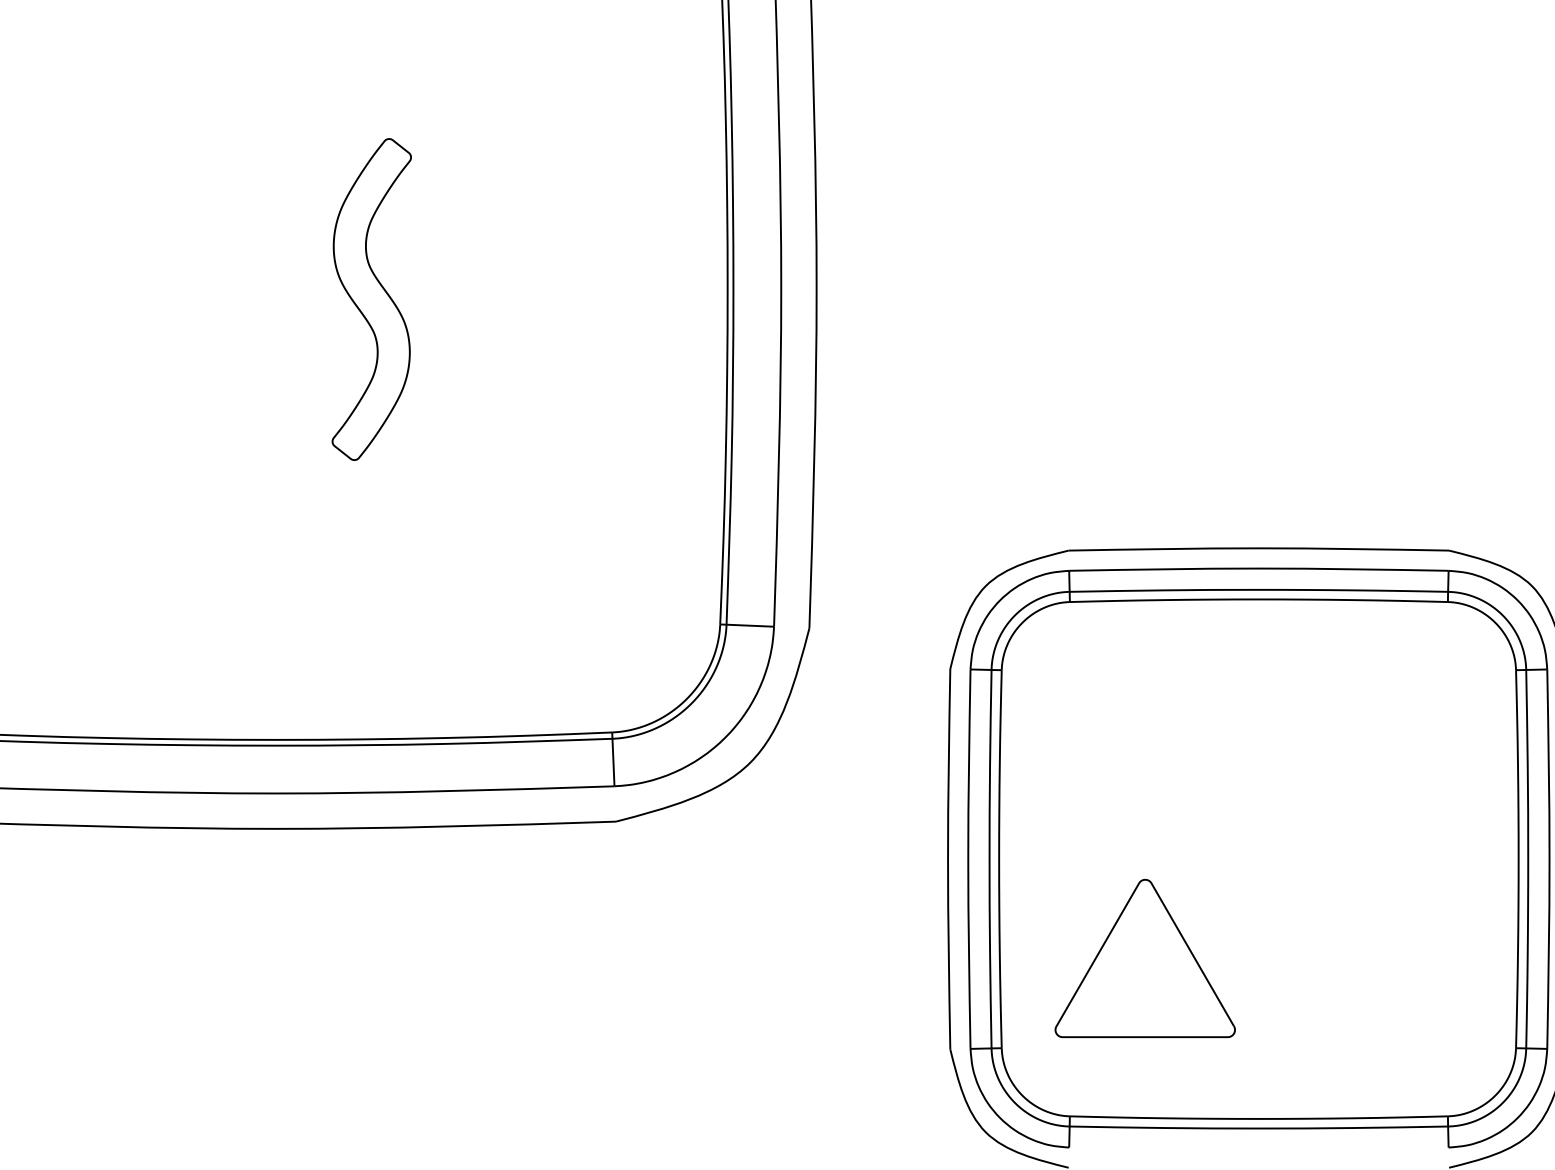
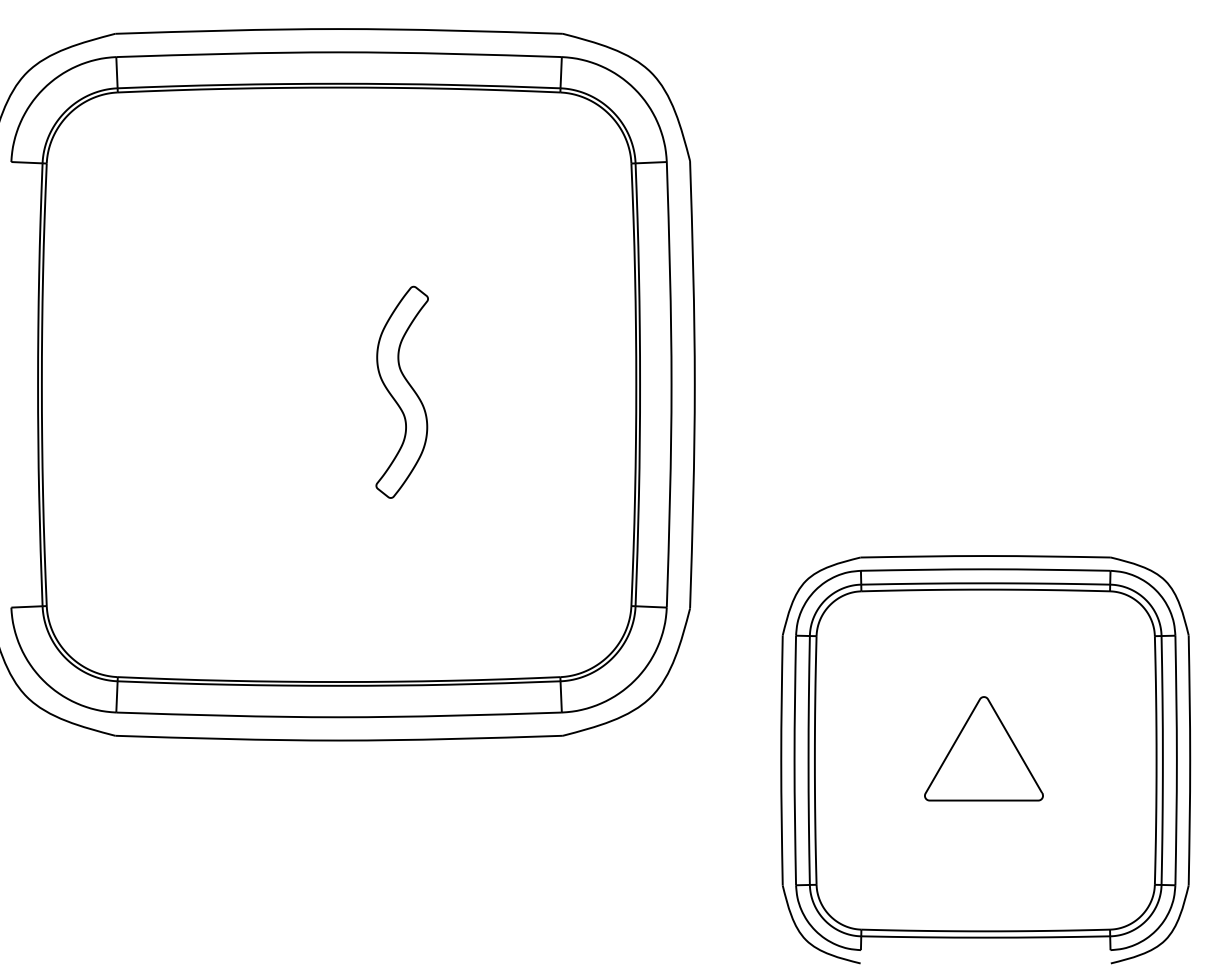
part: (1144, 958) -> (983, 748), moved

